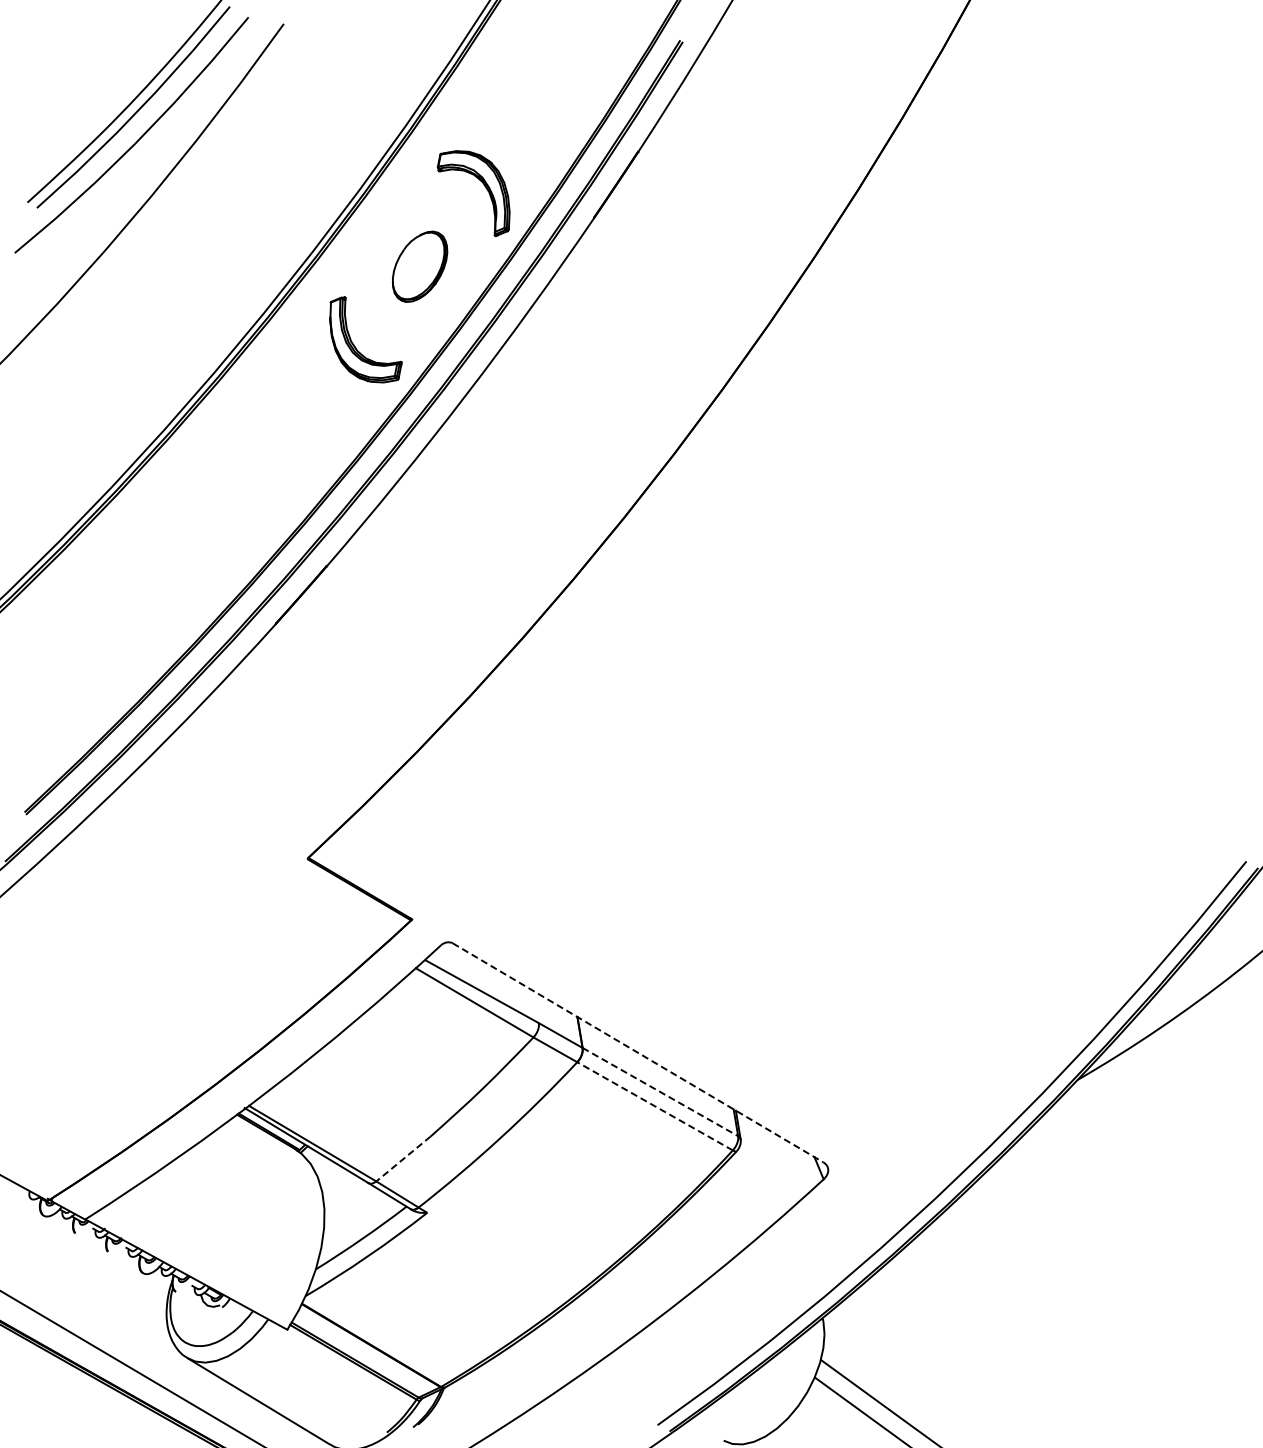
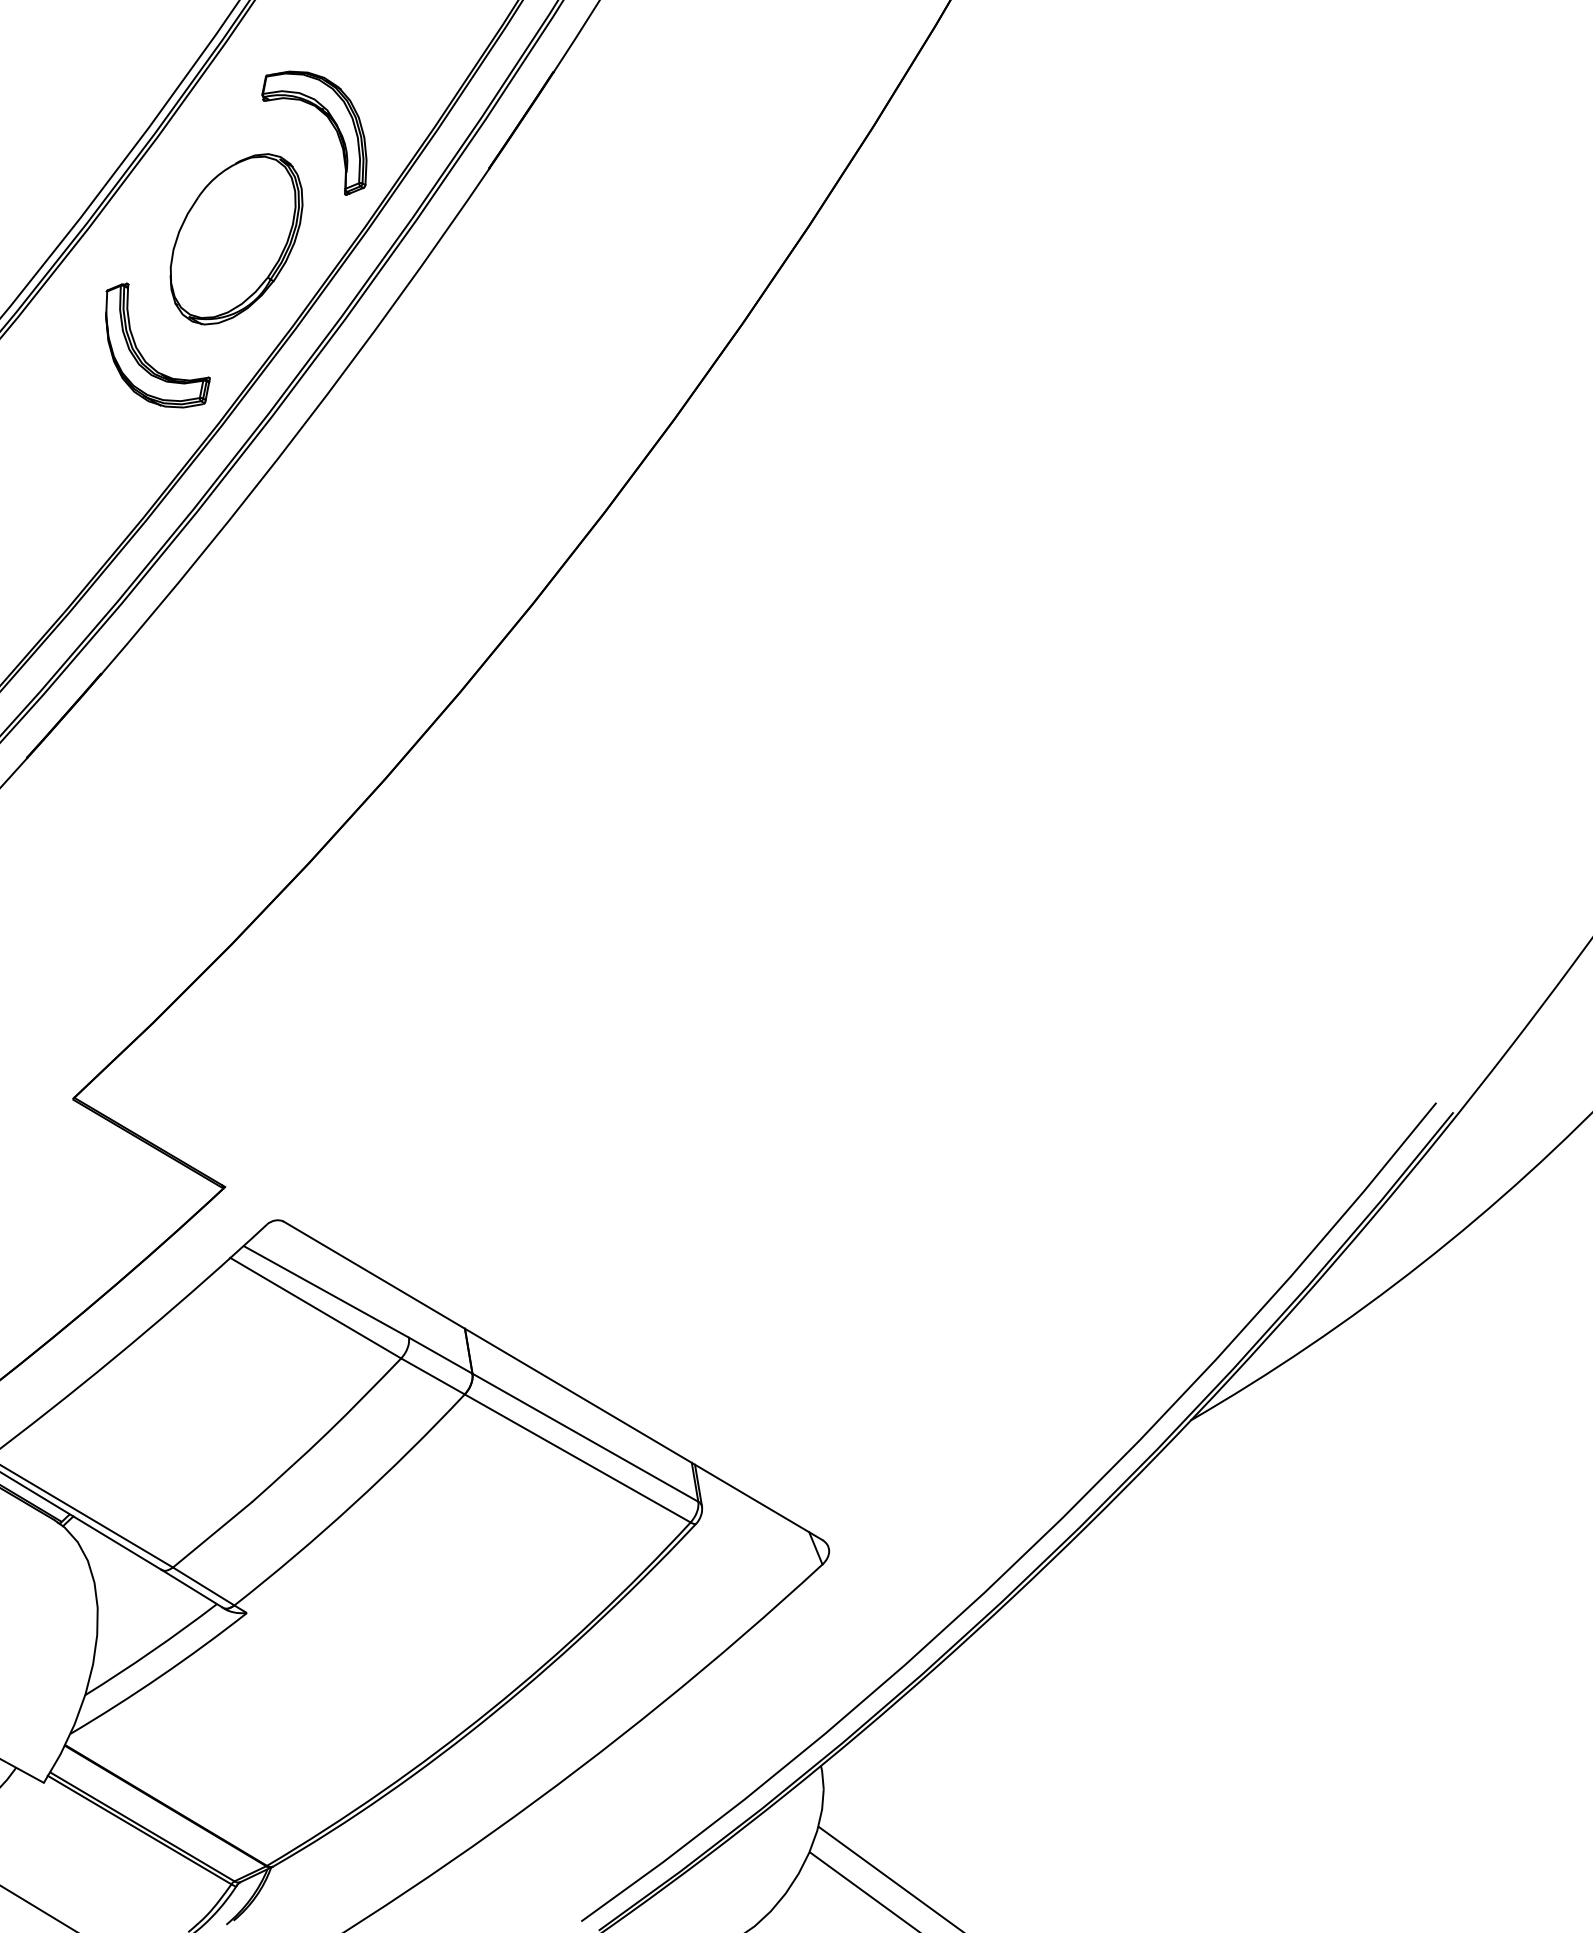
part: (419, 266) -> (235, 239), size x1.67
line: (638, 1053) -> (553, 1381), dashed -> solid
line: (660, 1092) -> (585, 1438), dashed -> solid
line: (654, 1106) -> (576, 1458), dashed -> solid
line: (403, 1159) -> (212, 1535), dashed -> solid

